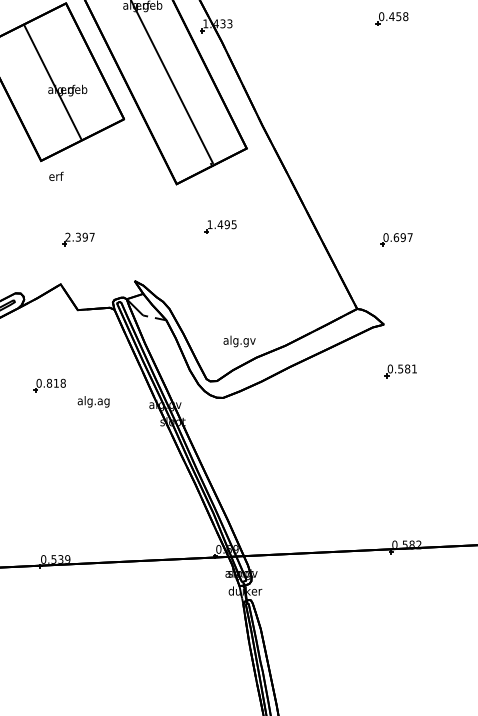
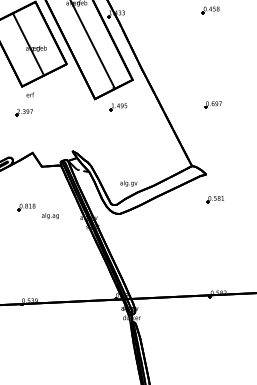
part: (220, 227) -> (118, 107), moved
part: (77, 238) -> (23, 112), moved
part: (395, 238) -> (212, 104), moved

